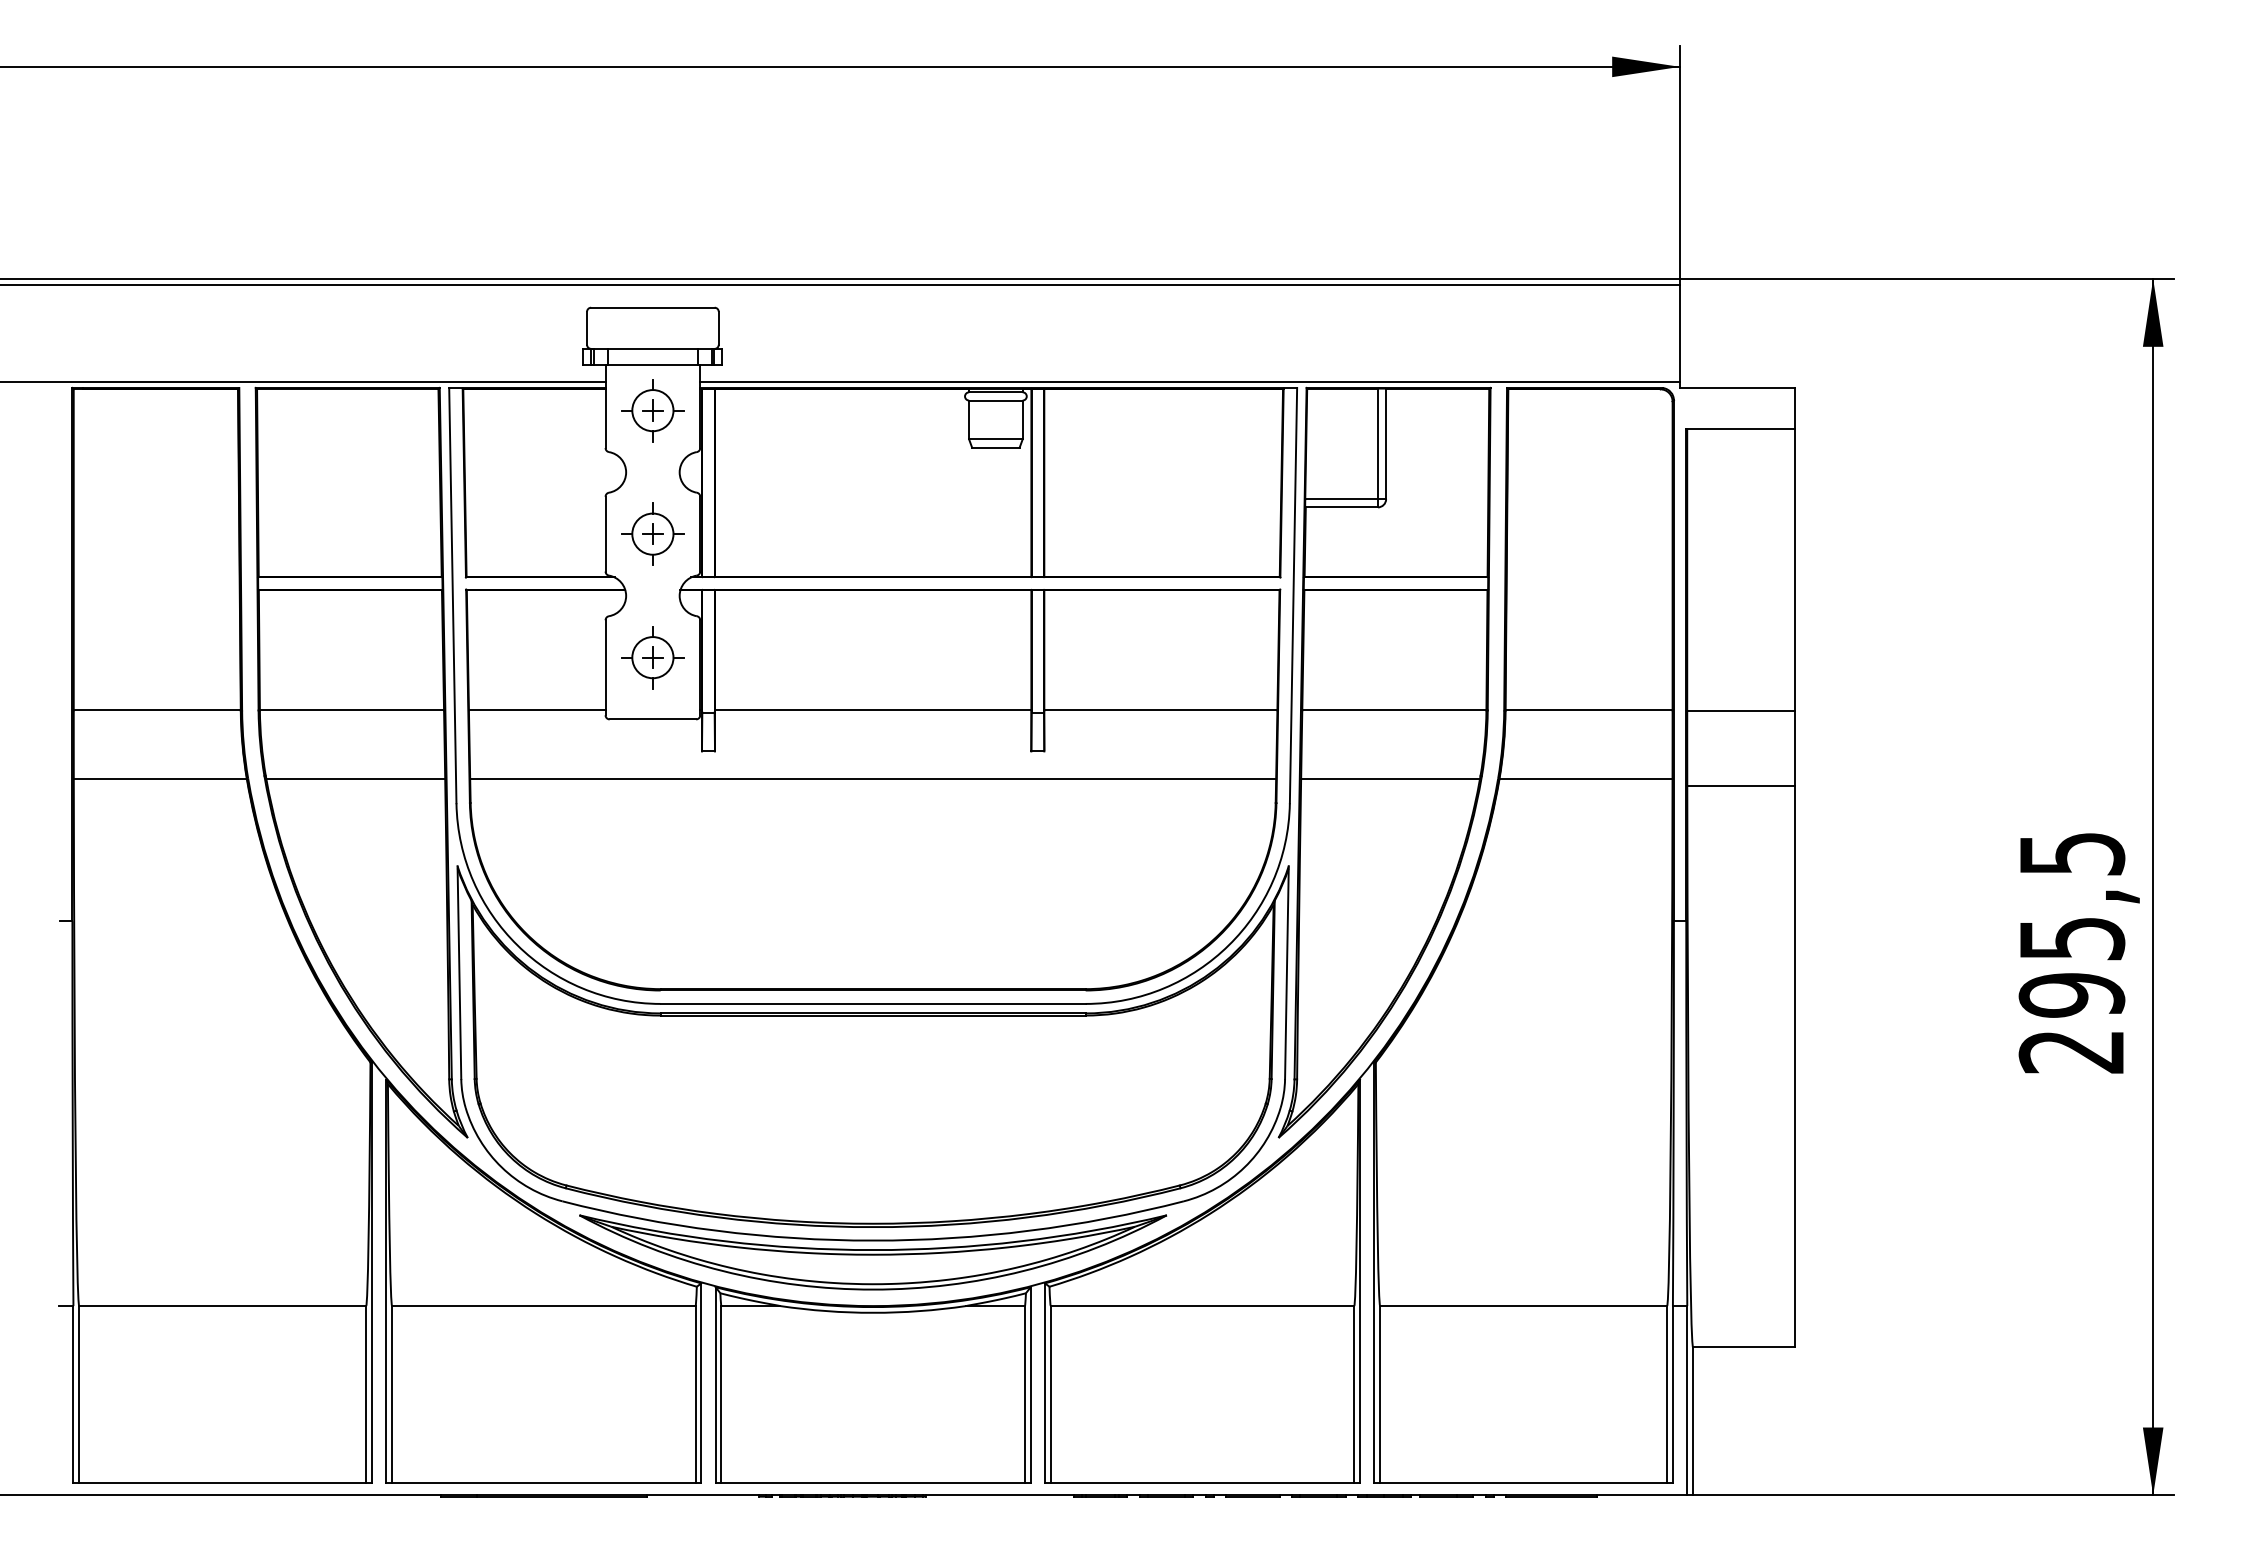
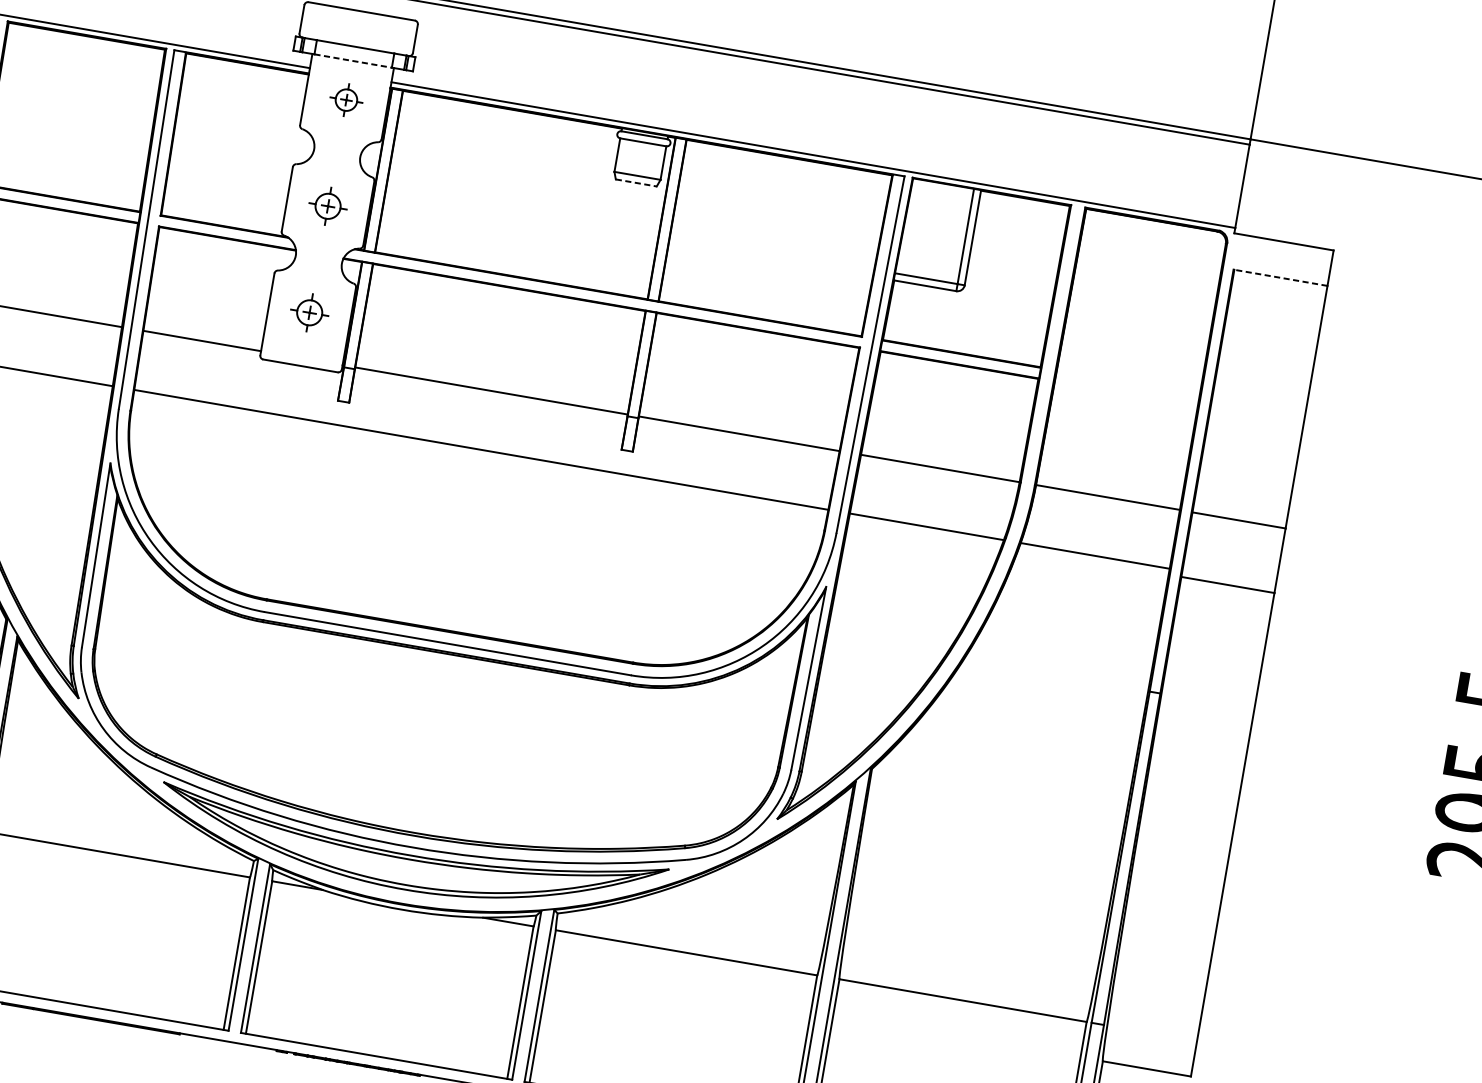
line: (652, 365) -> (352, 61), solid -> dashed
part: (652, 410) -> (346, 99), size x0.6
line: (1740, 429) -> (1280, 278), solid -> dashed
line: (995, 447) -> (635, 182), solid -> dashed
part: (652, 533) -> (327, 205), size x0.7
part: (652, 657) -> (309, 312), size x0.7

